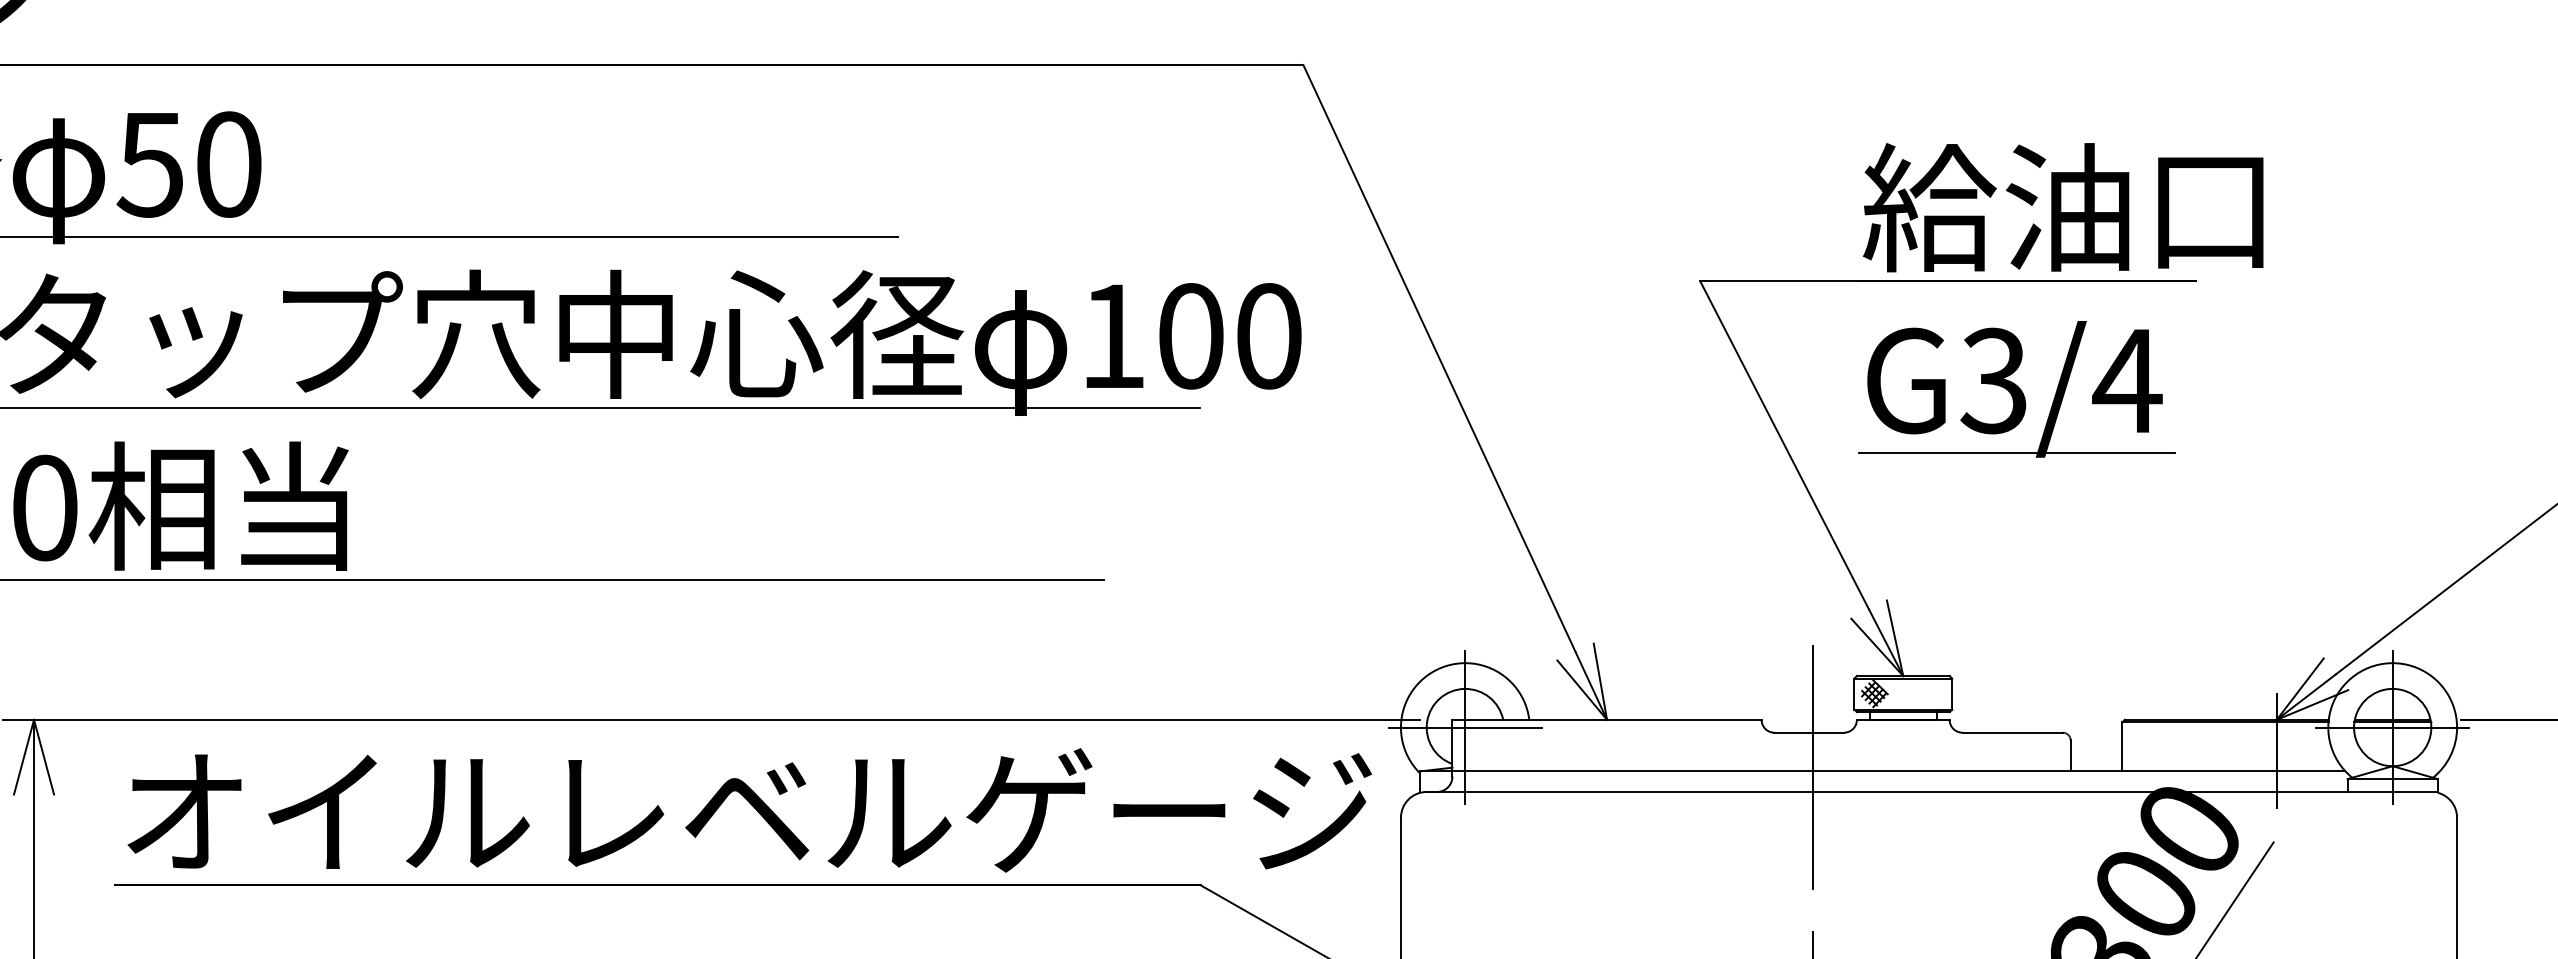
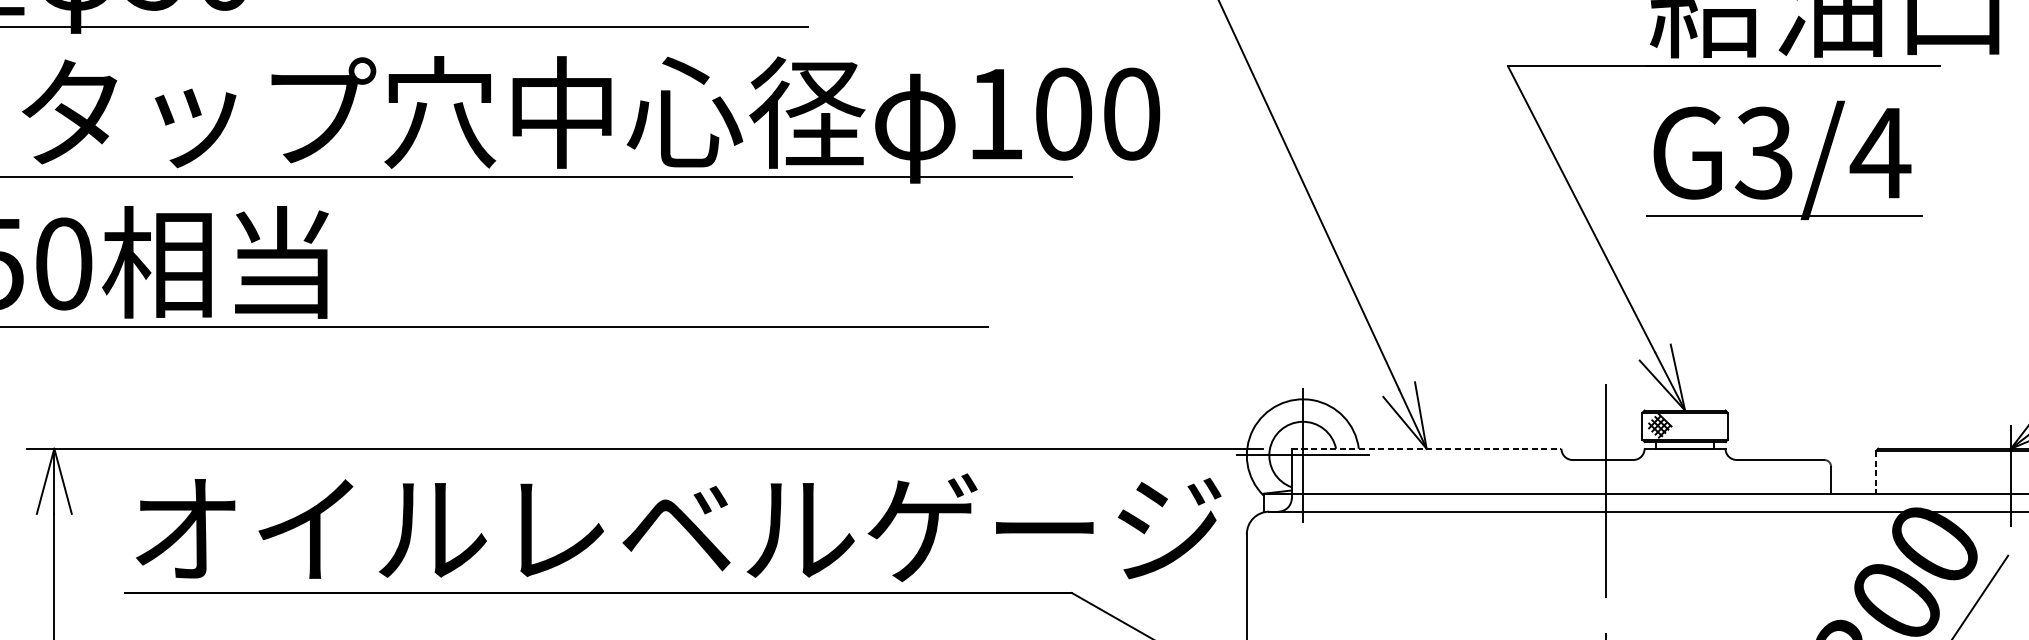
line: (1607, 719) -> (1427, 448), solid -> dashed
line: (2122, 747) -> (1876, 472), solid -> dashed

